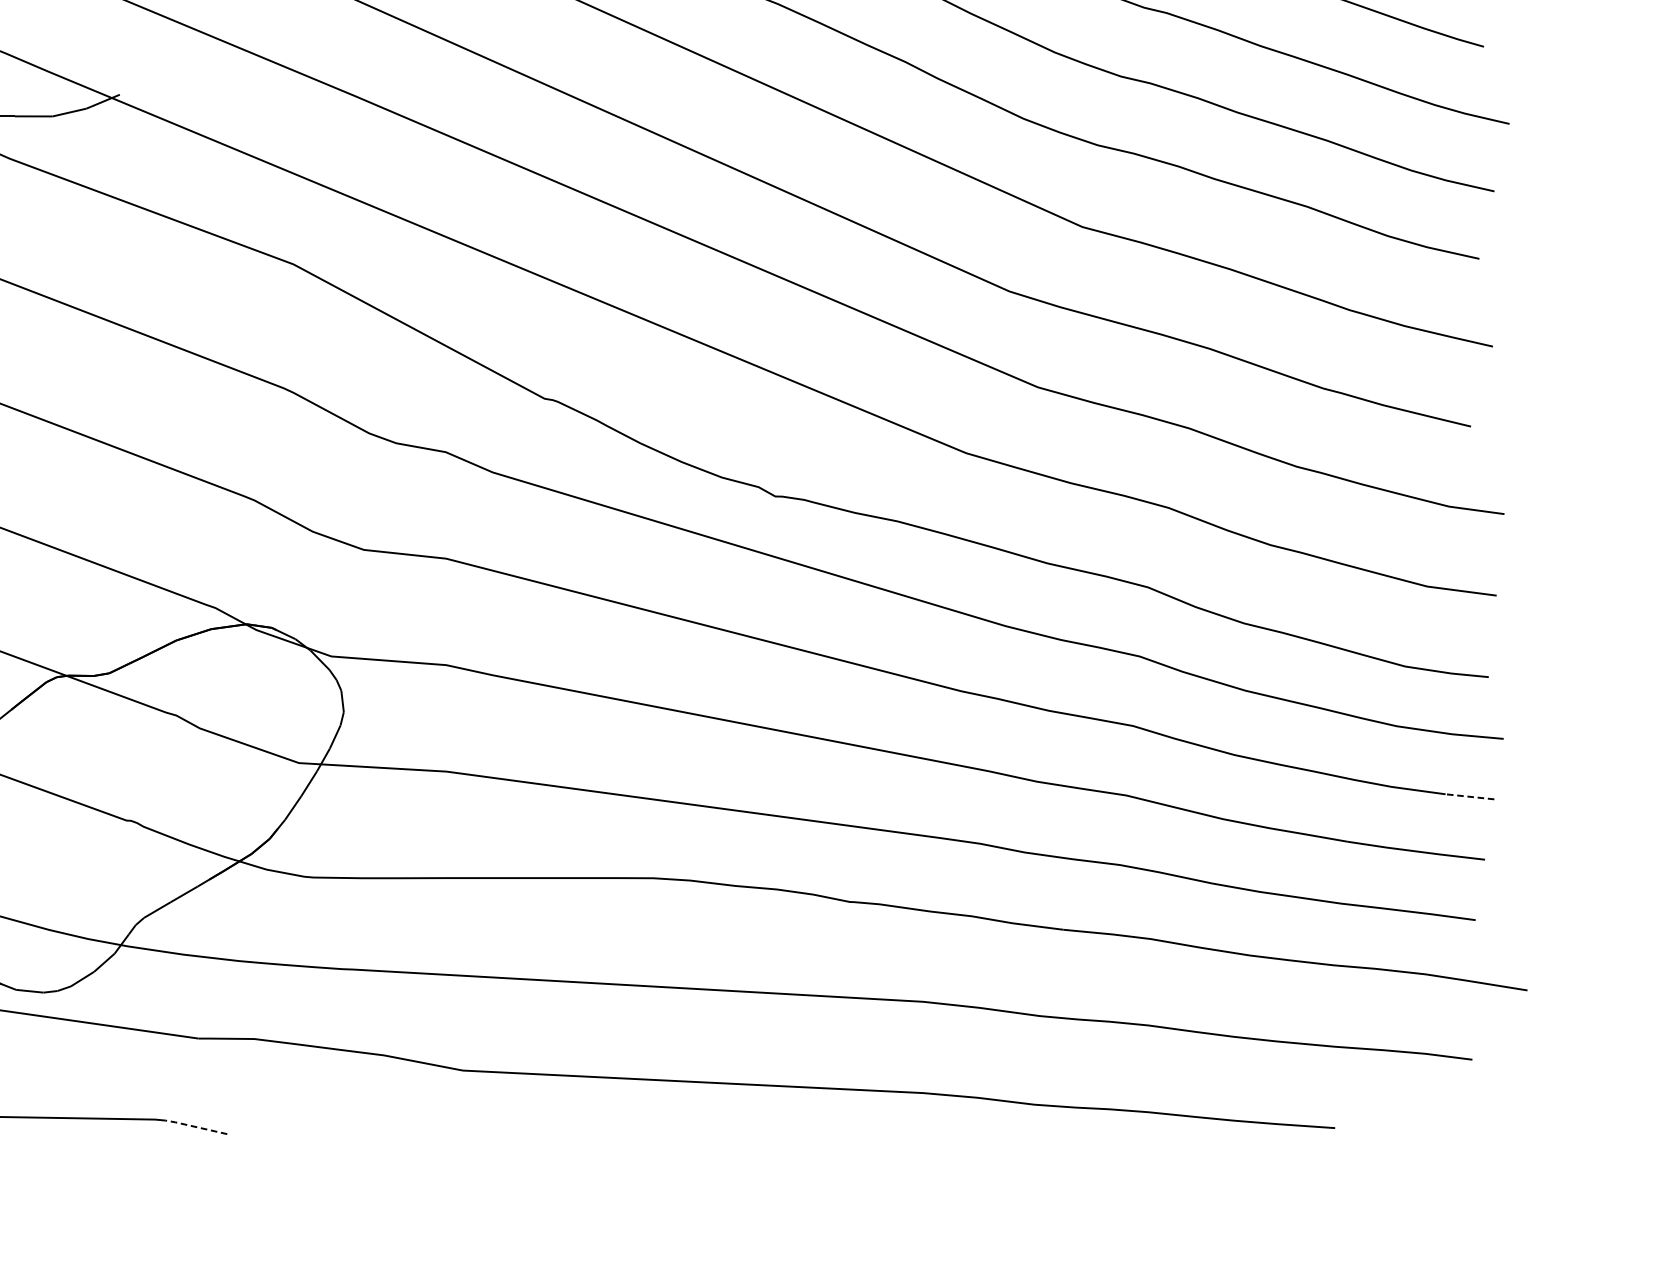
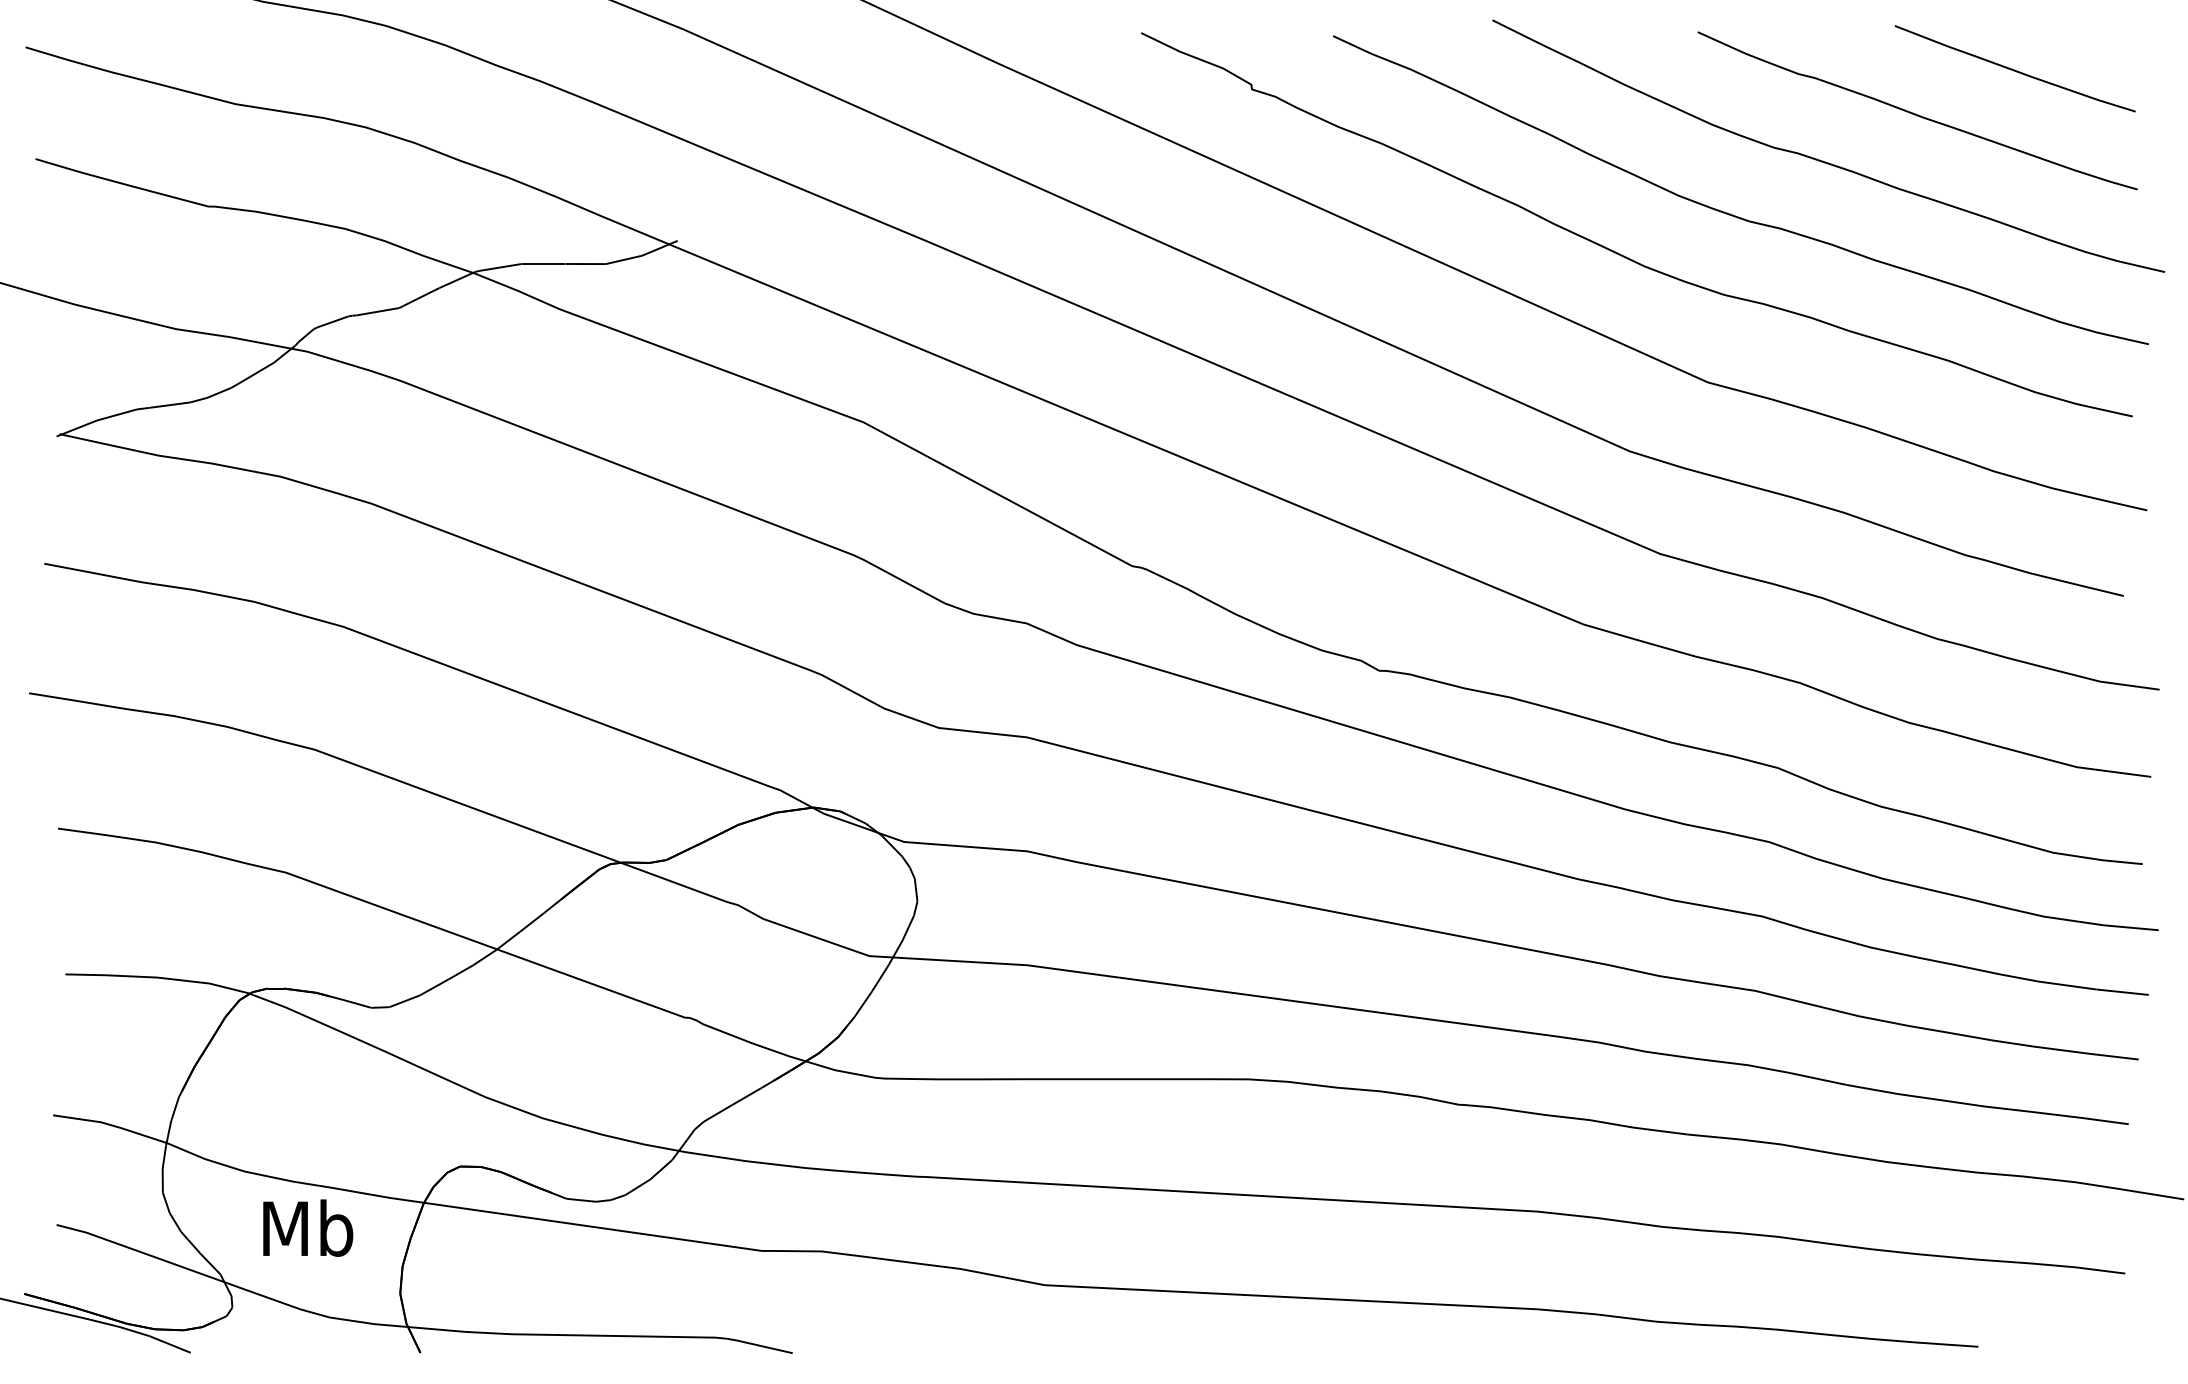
line: (1469, 797) -> (2122, 992), dashed -> solid
line: (196, 1126) -> (759, 1345), dashed -> solid

